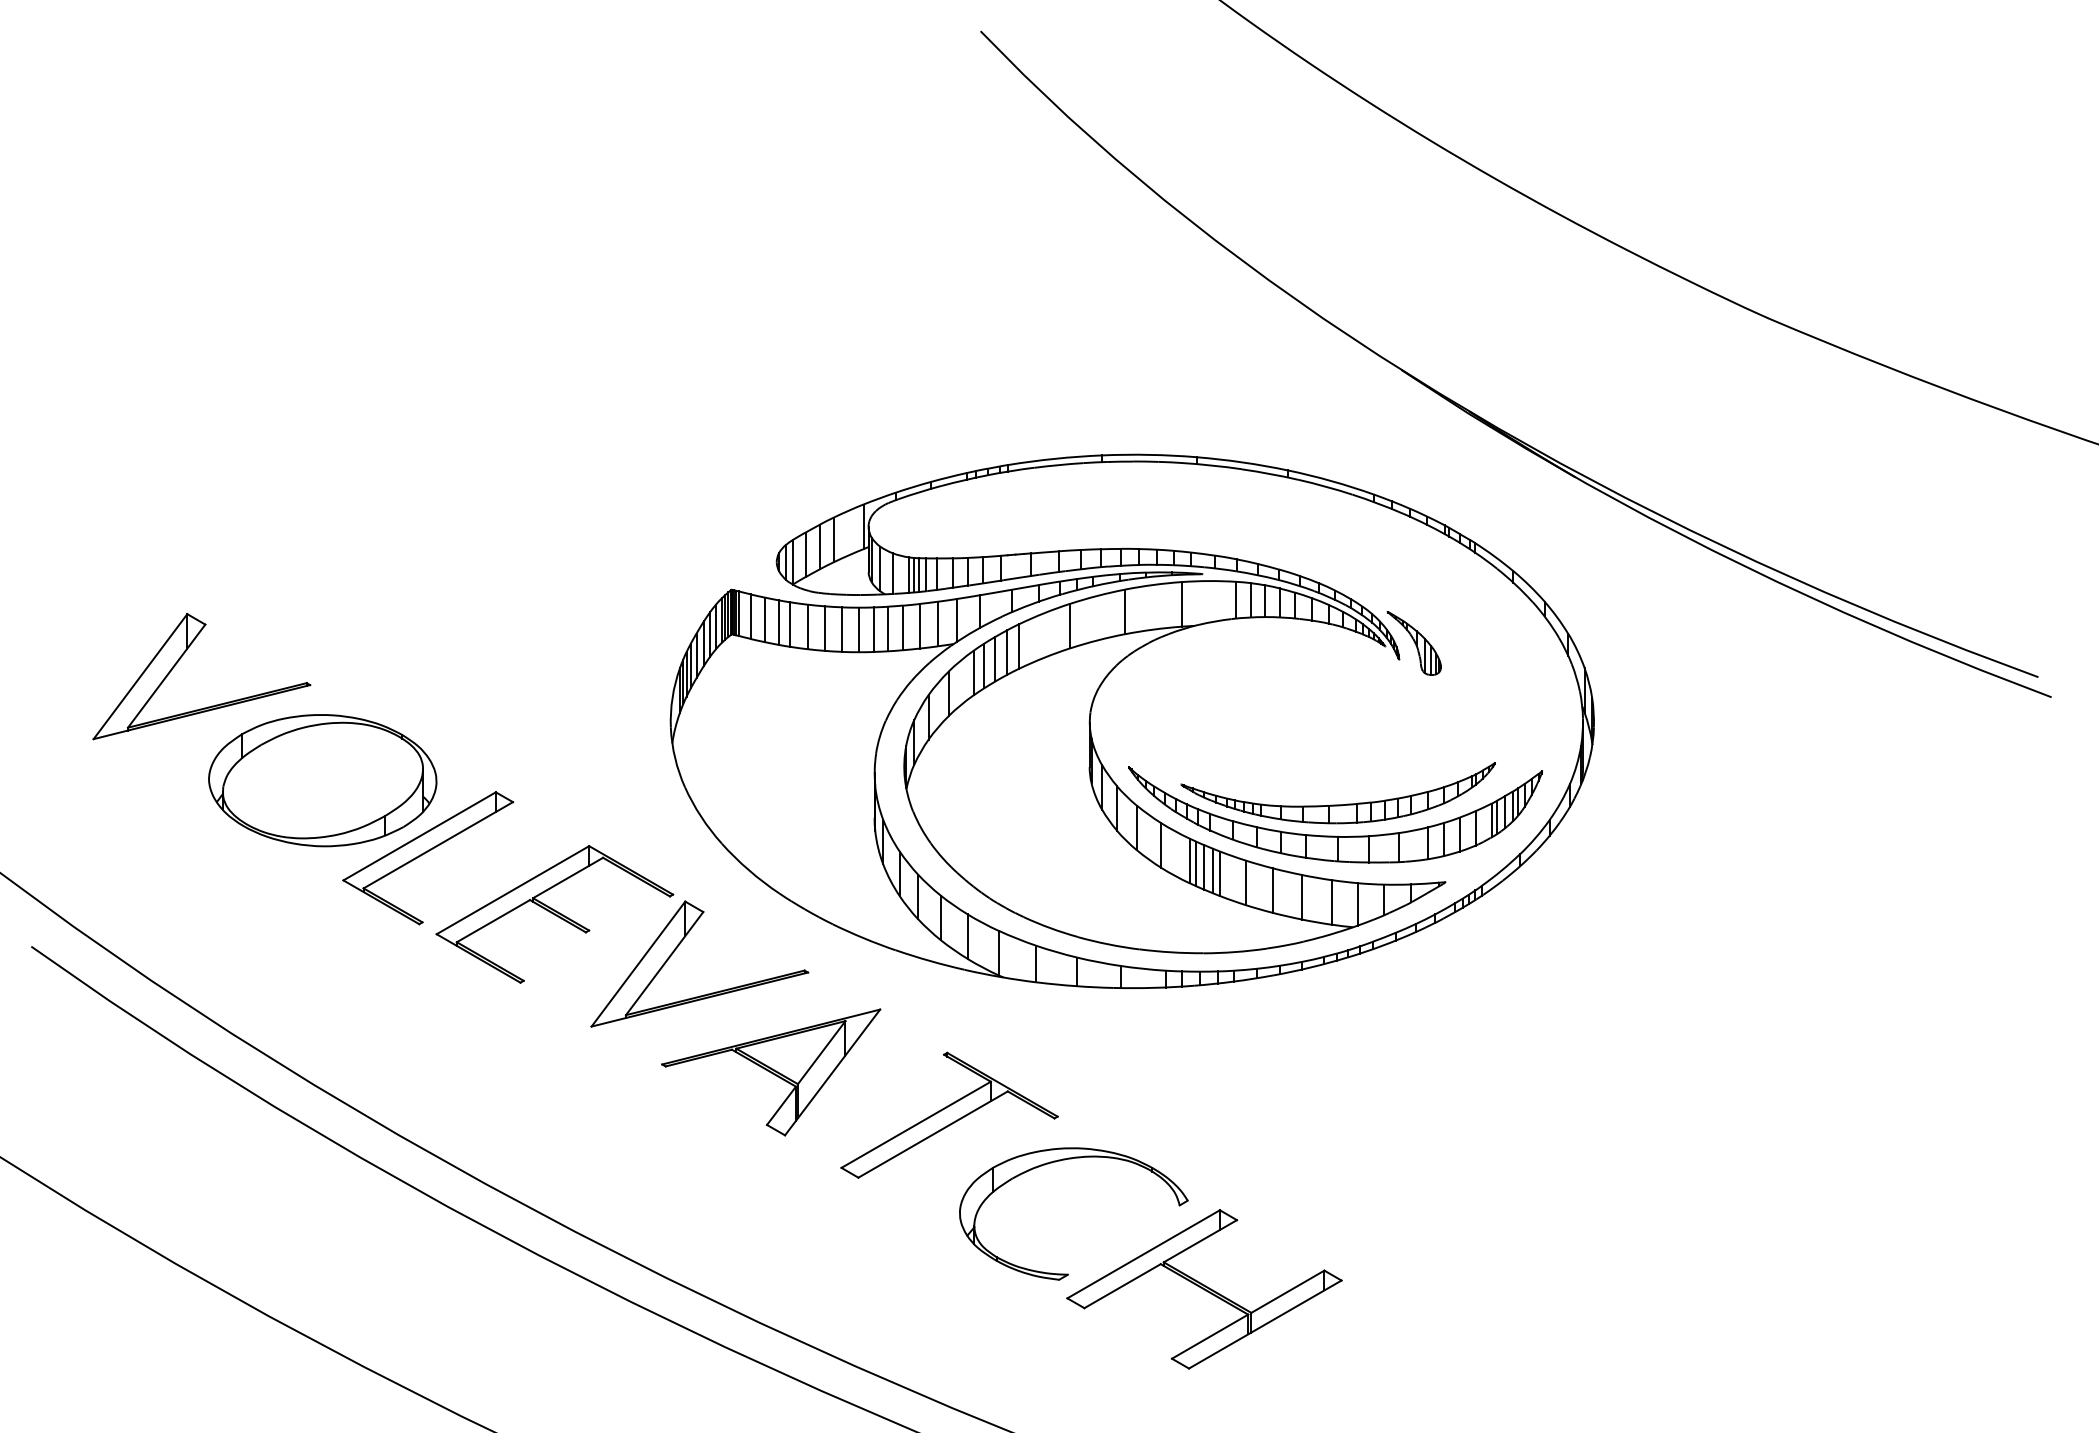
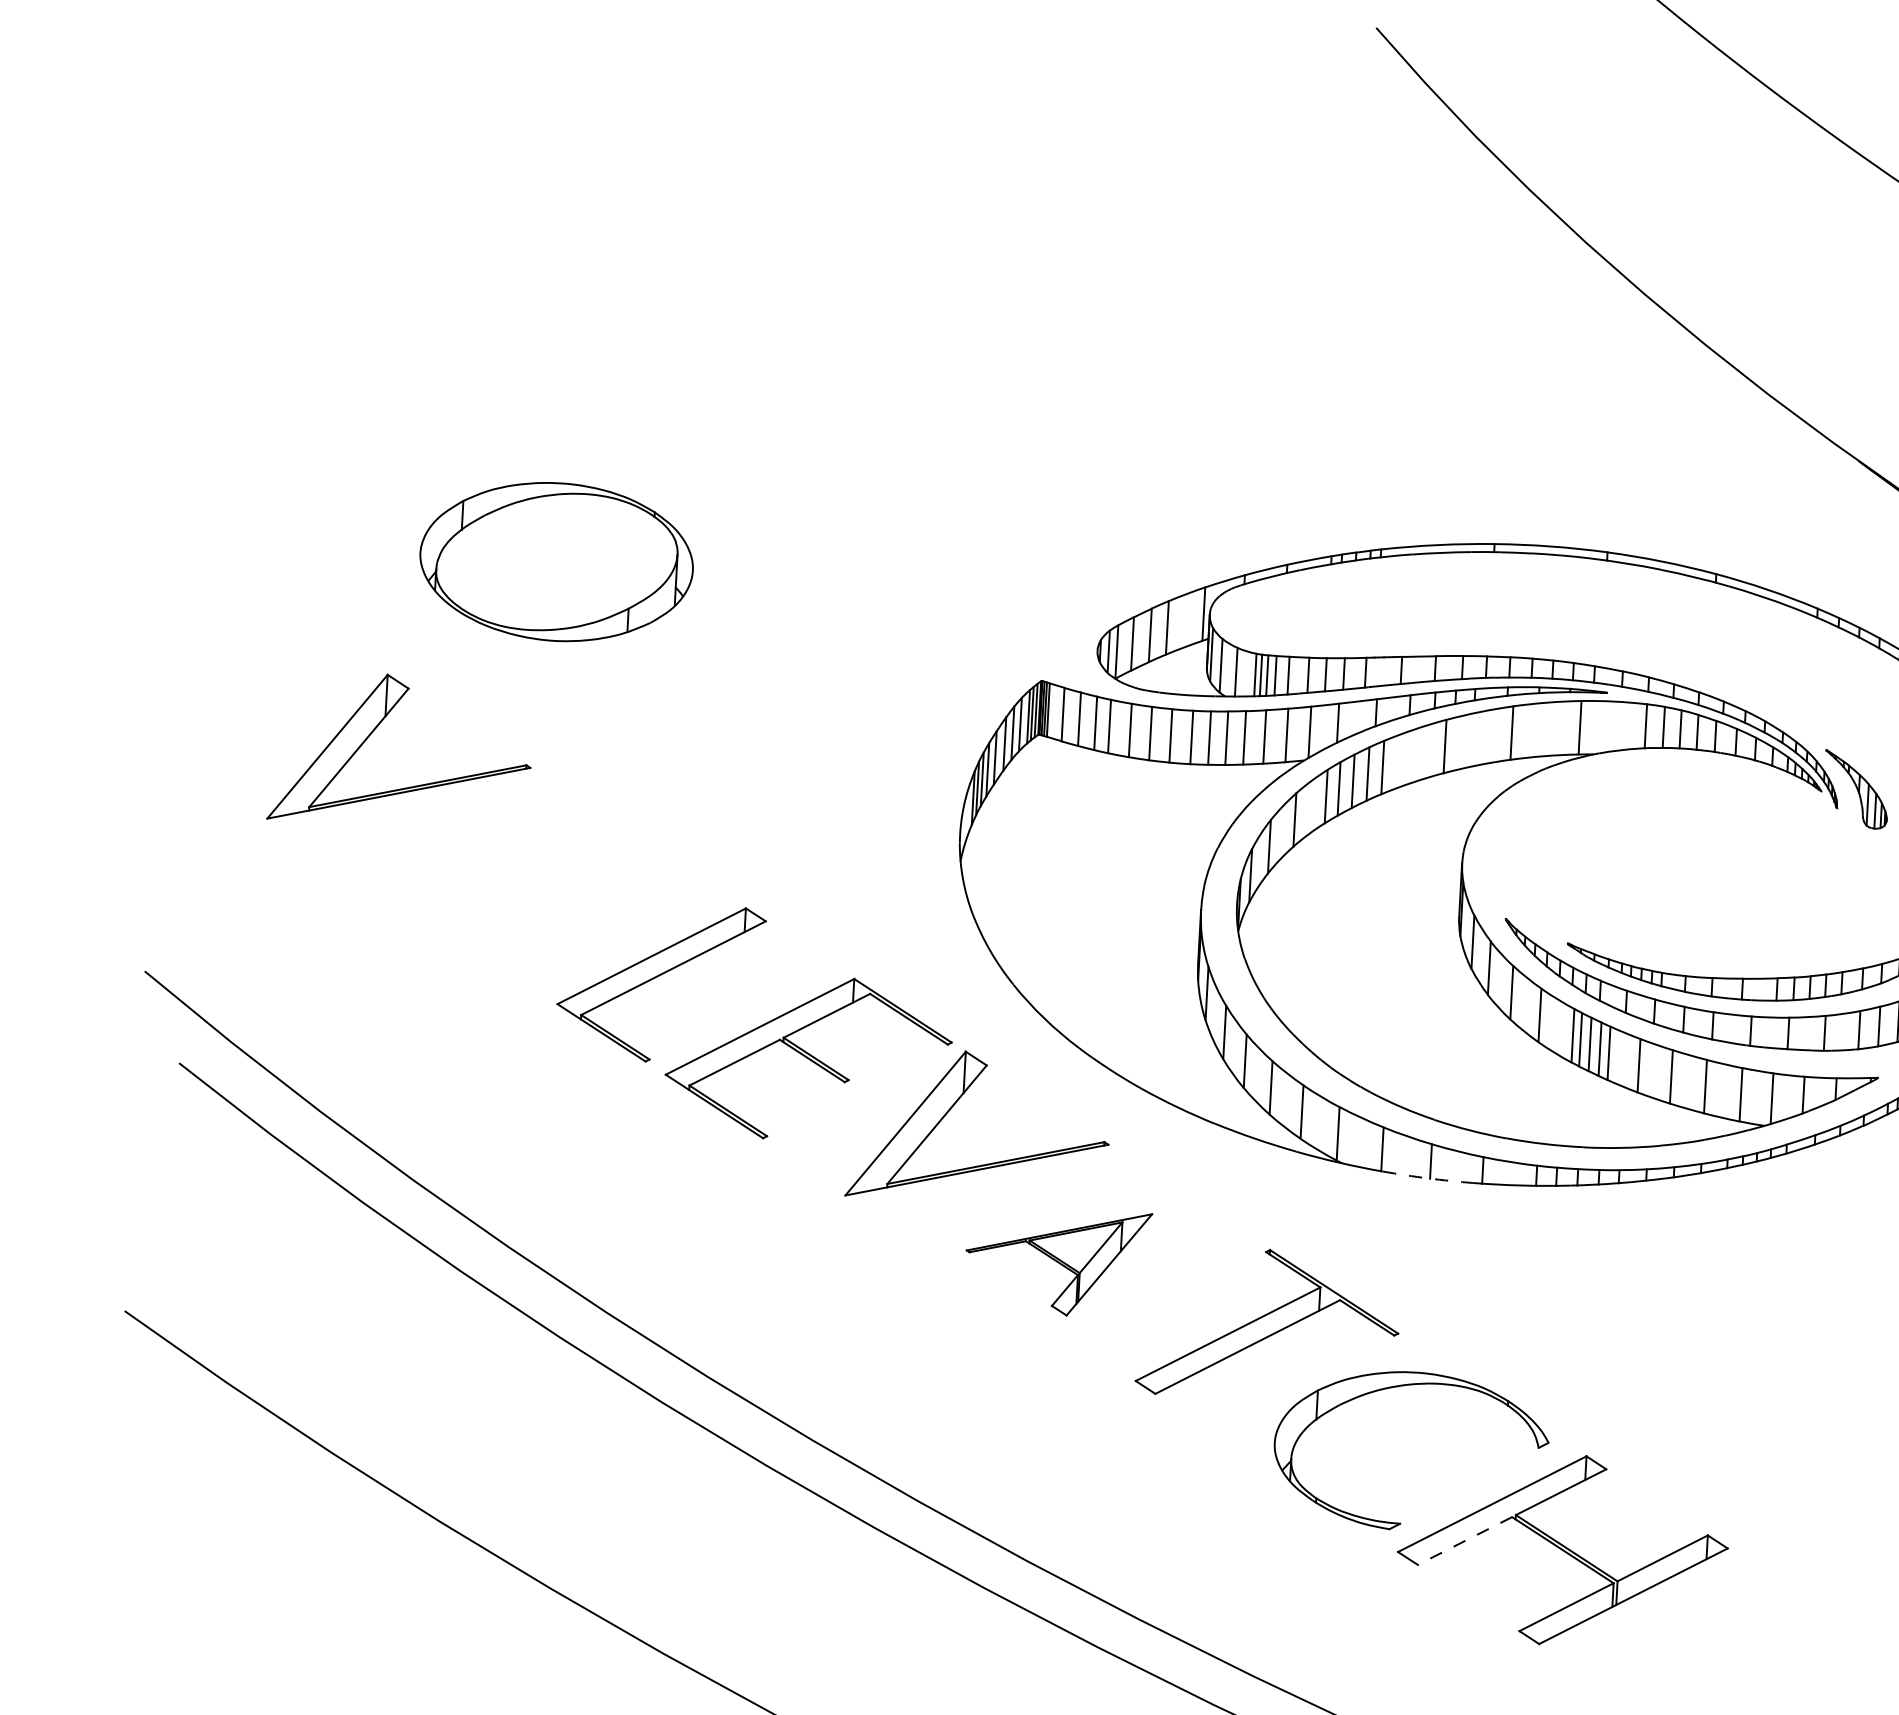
part: (322, 780) -> (556, 561), moved
arc: (1075, 986) -> (1427, 1178), solid -> dashed
part: (771, 1072) -> (1058, 1262), size x0.7
line: (1122, 1286) -> (1464, 1541), solid -> dashed

